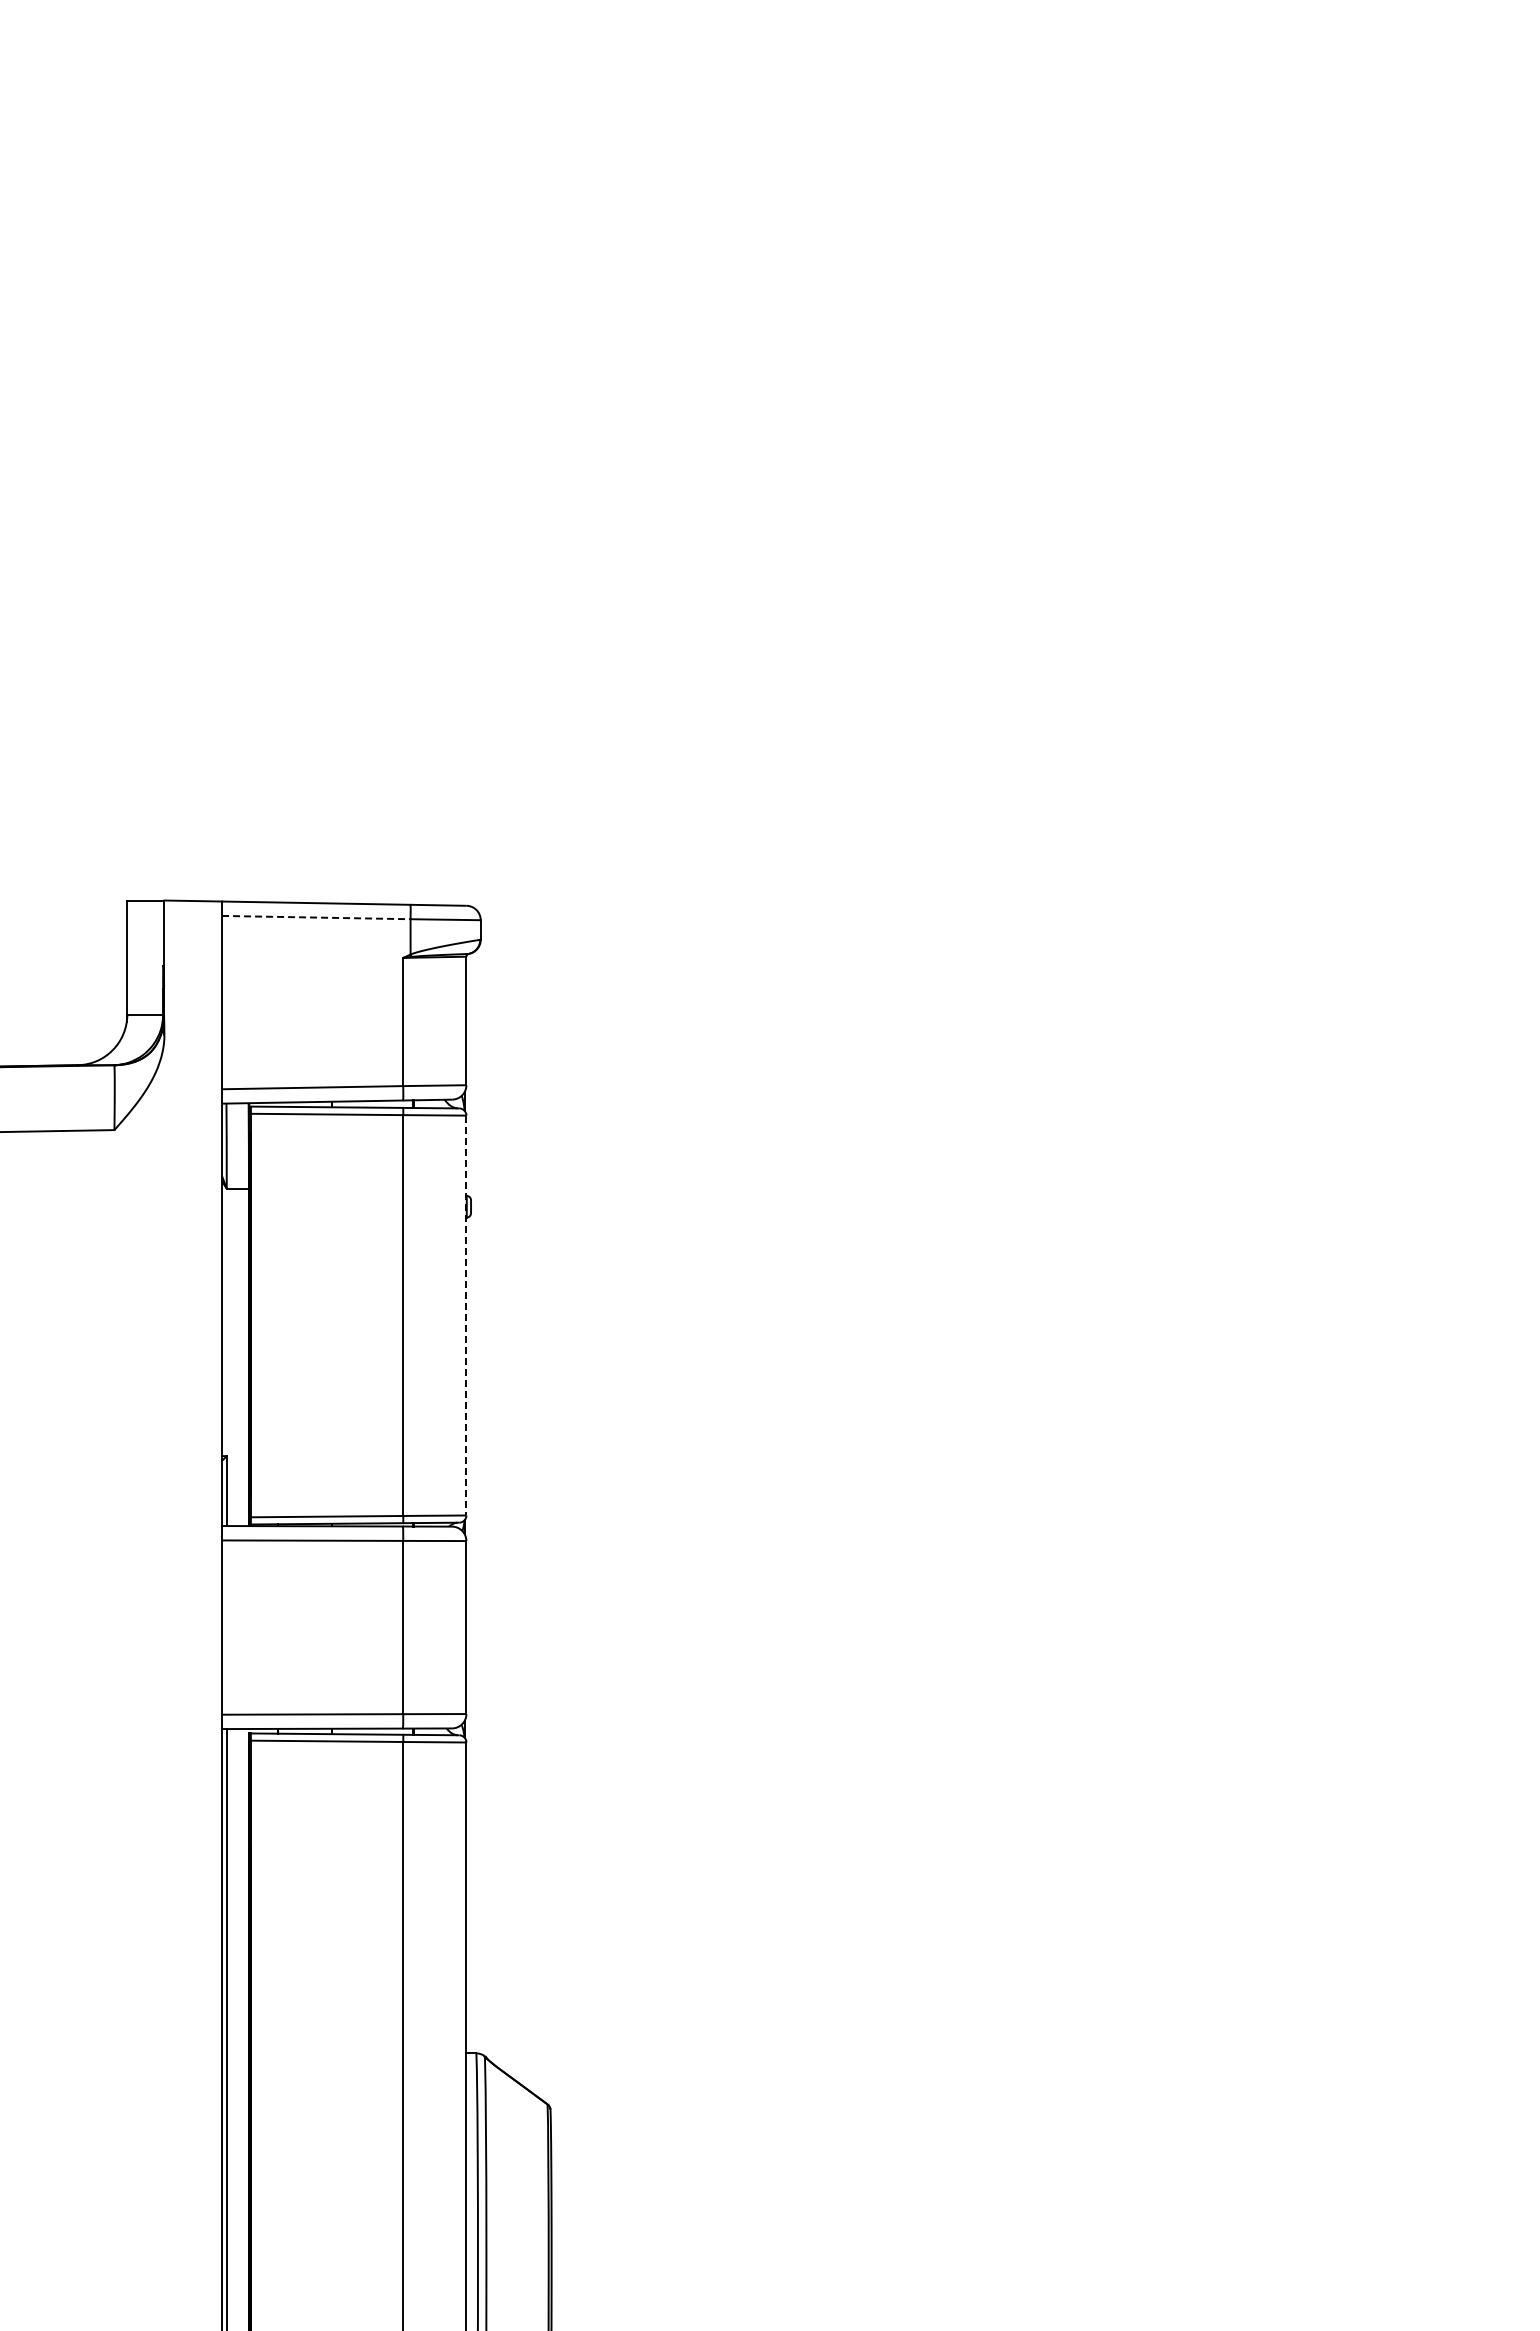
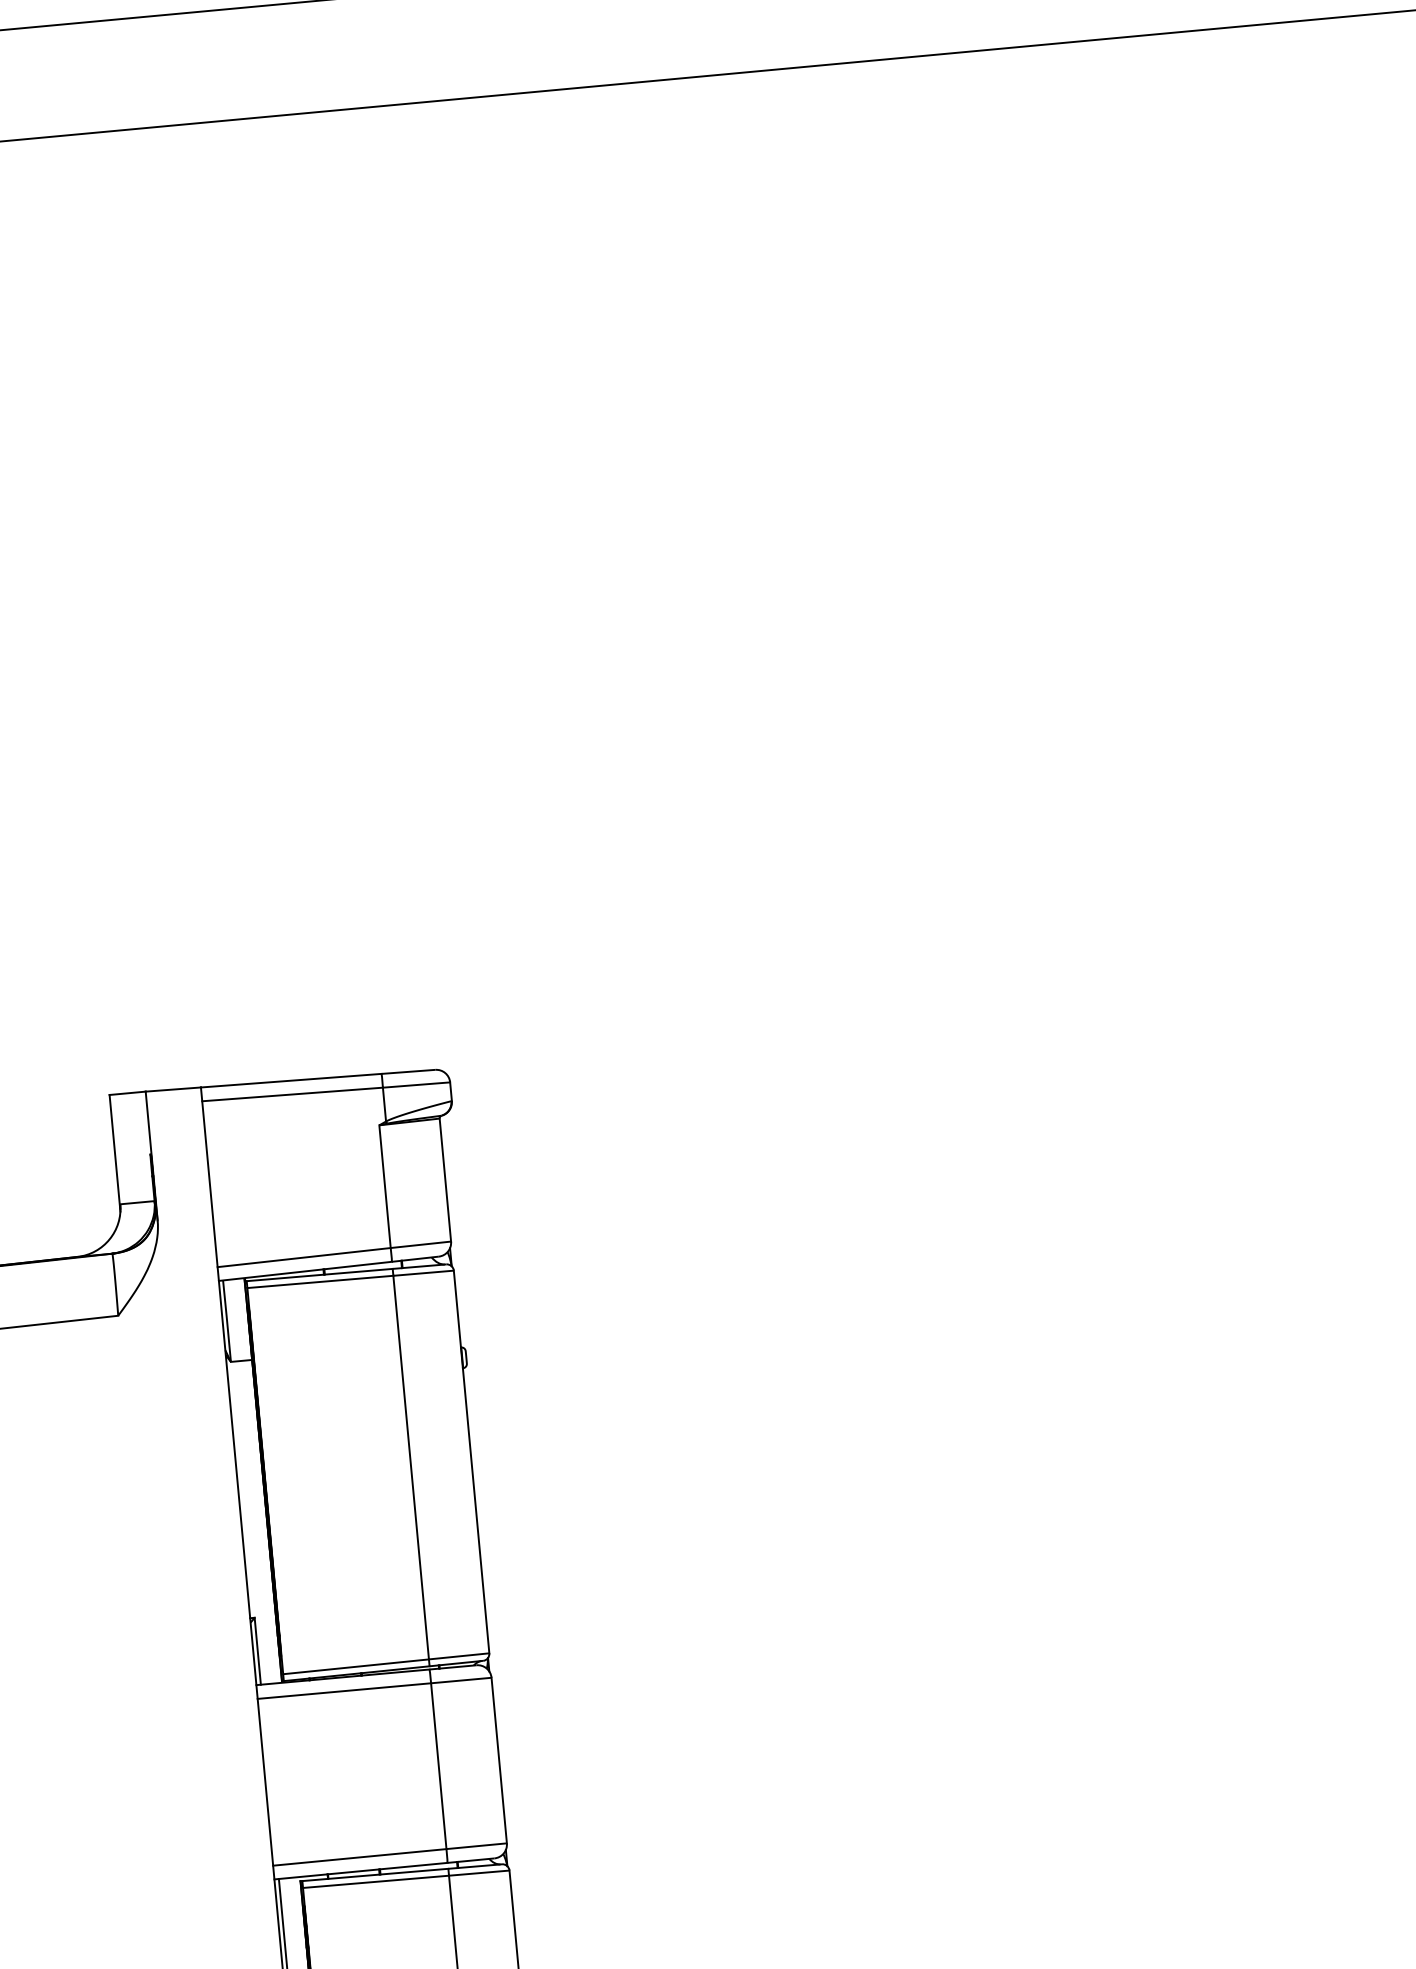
line: (316, 917) -> (292, 1094), dashed -> solid
line: (466, 1315) -> (471, 1461), dashed -> solid

